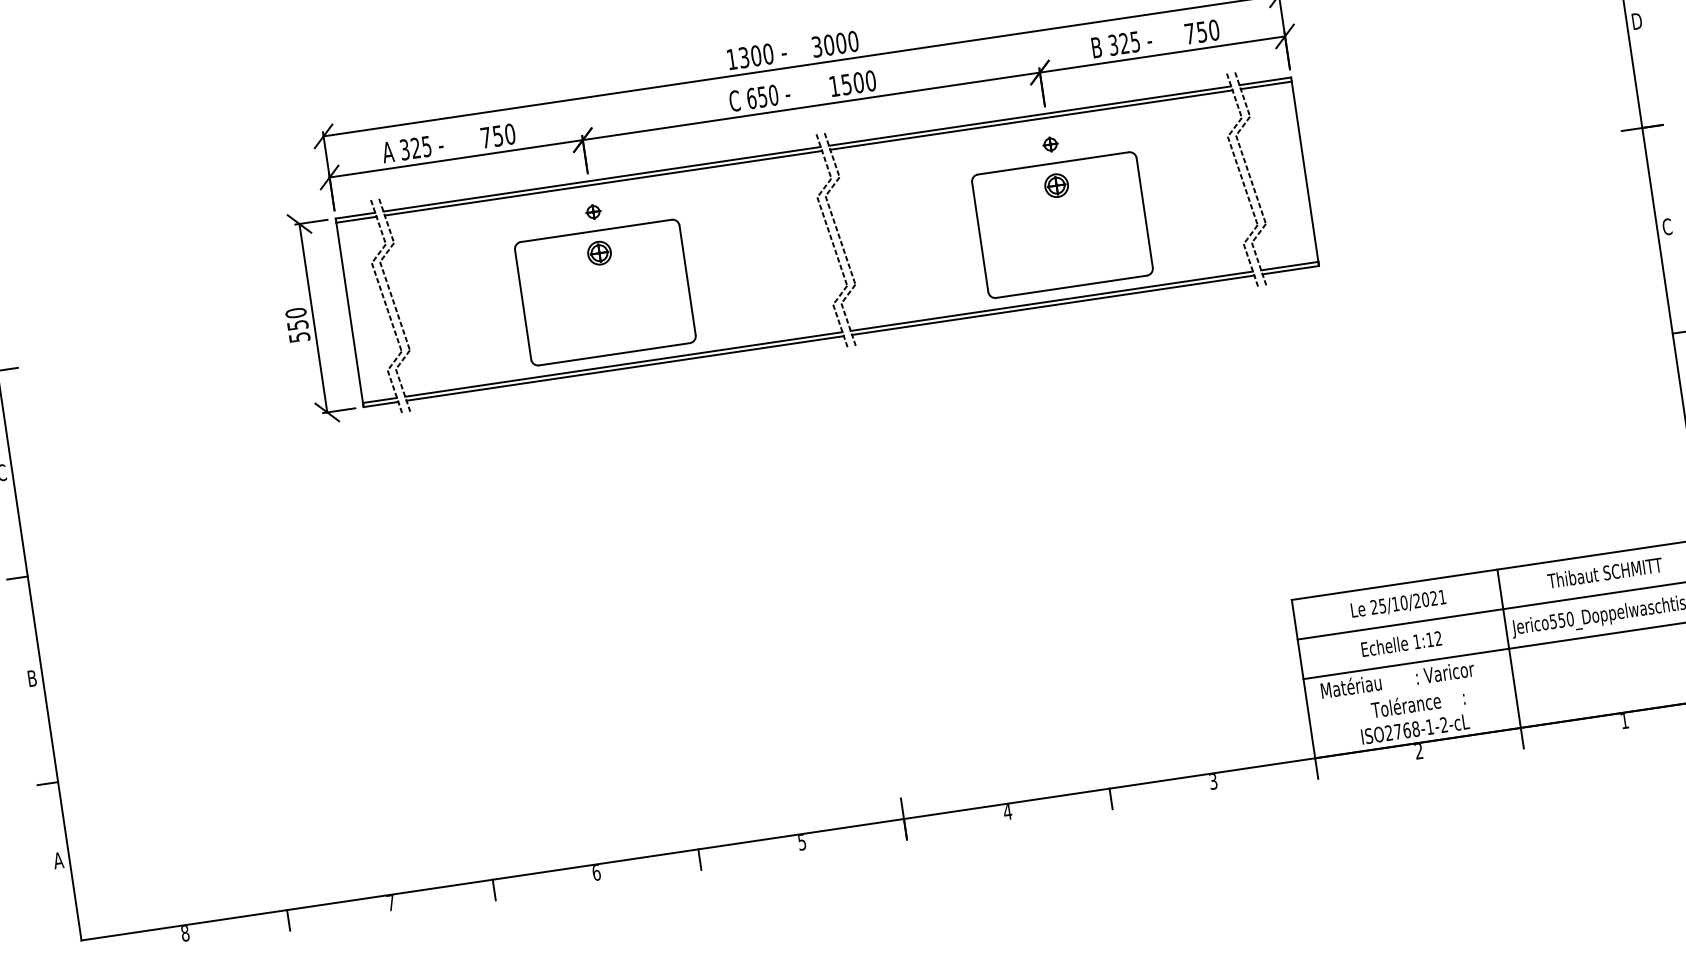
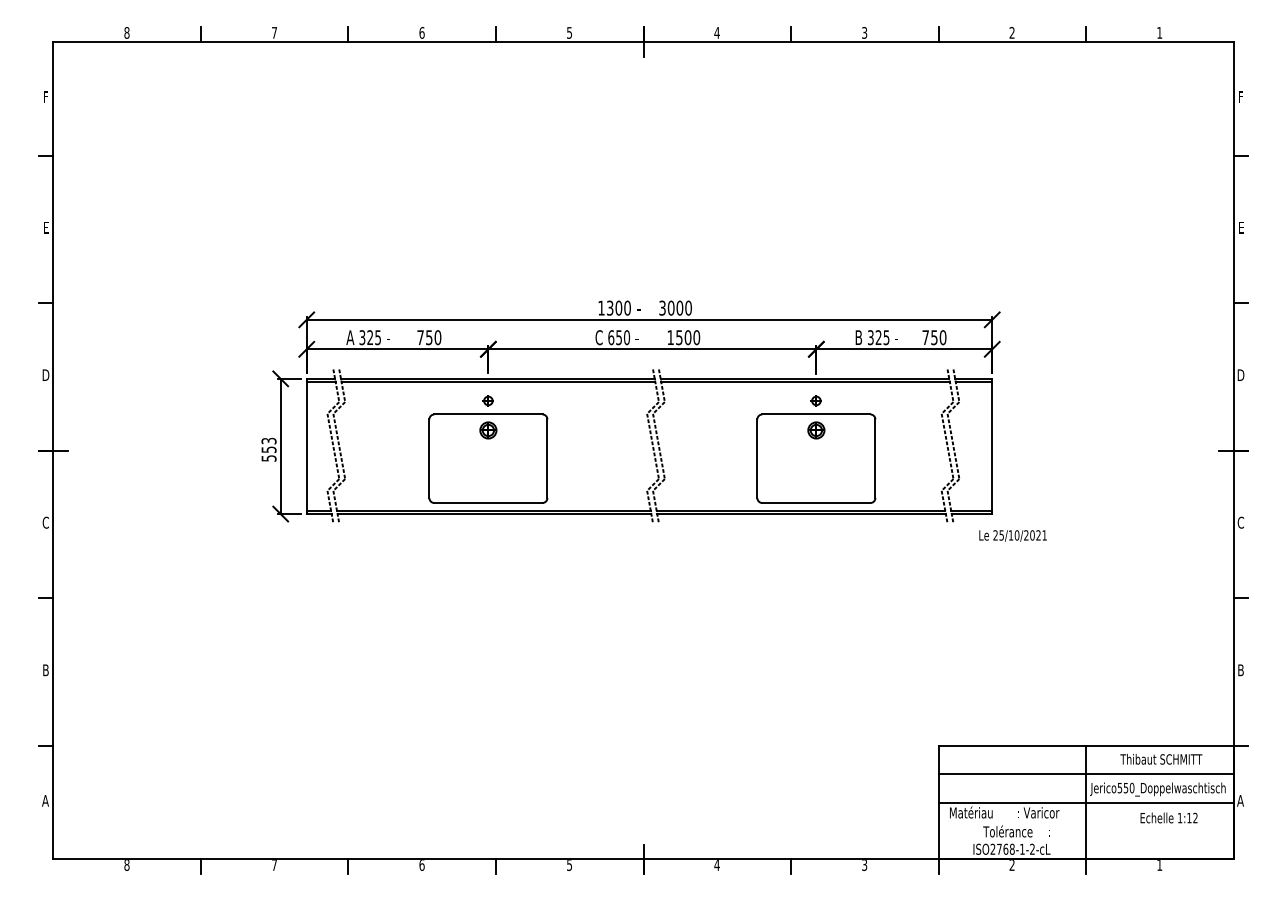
text: (295, 312) -> (268, 440), 550 -> 553
text: (1397, 603) -> (1012, 535), moved
text: (1400, 643) -> (1168, 817), moved

